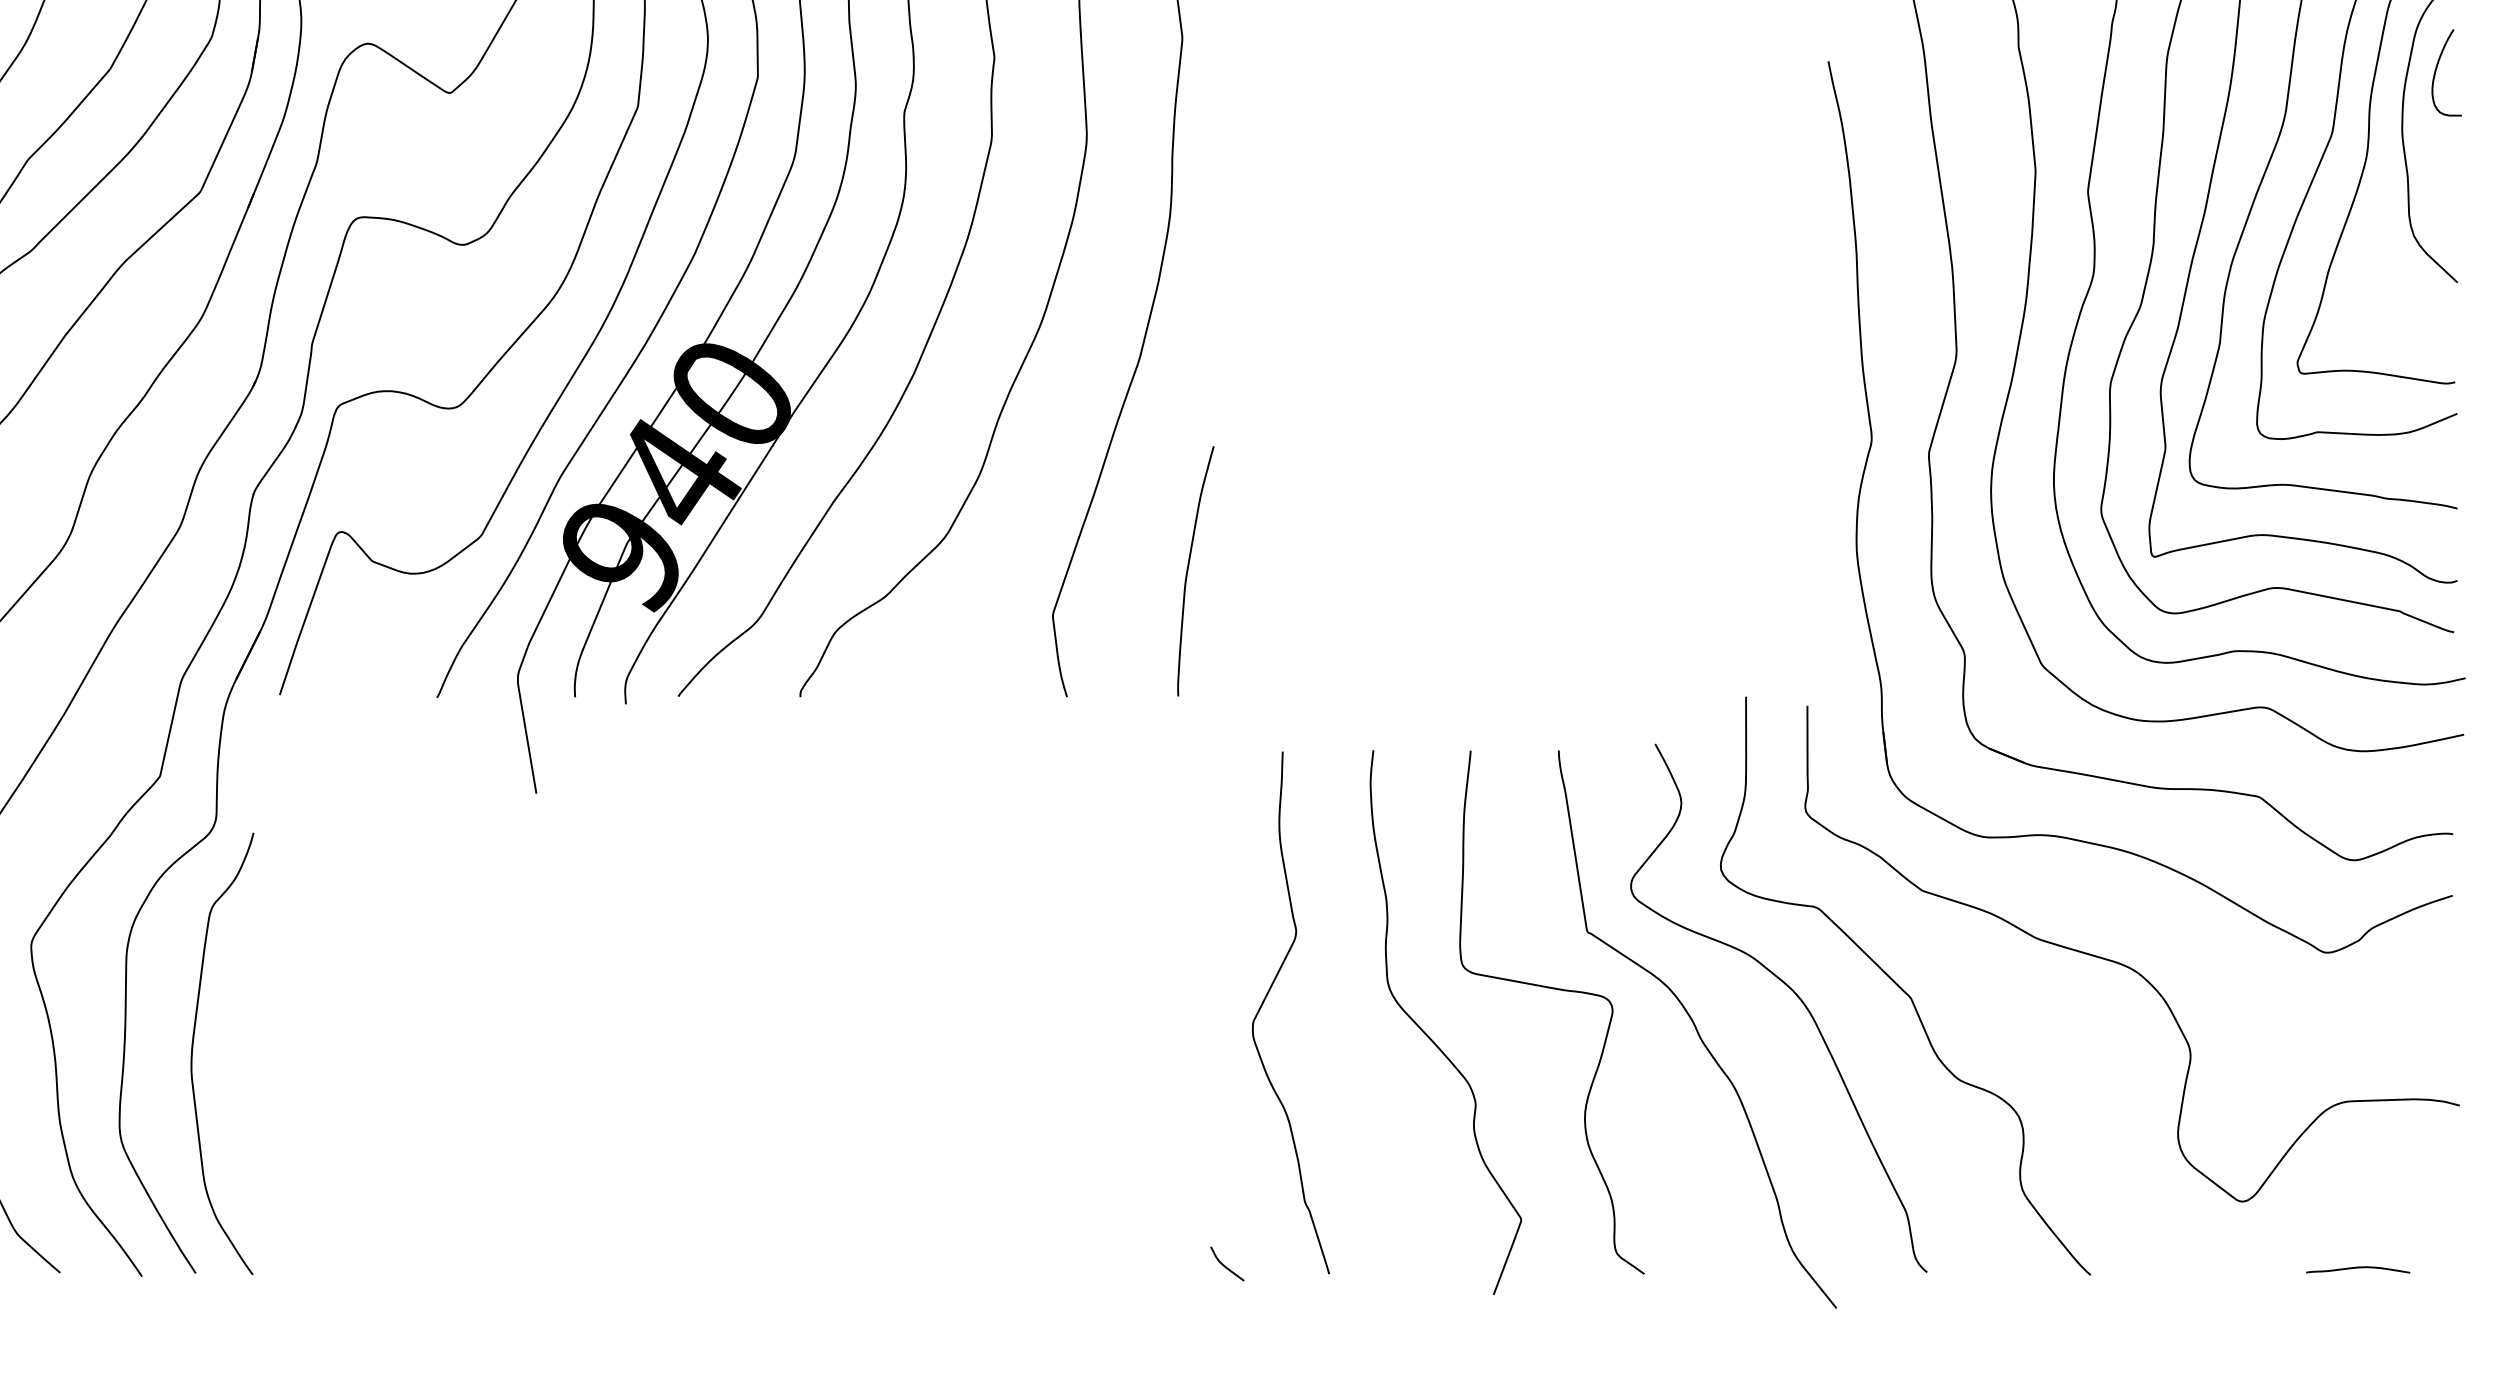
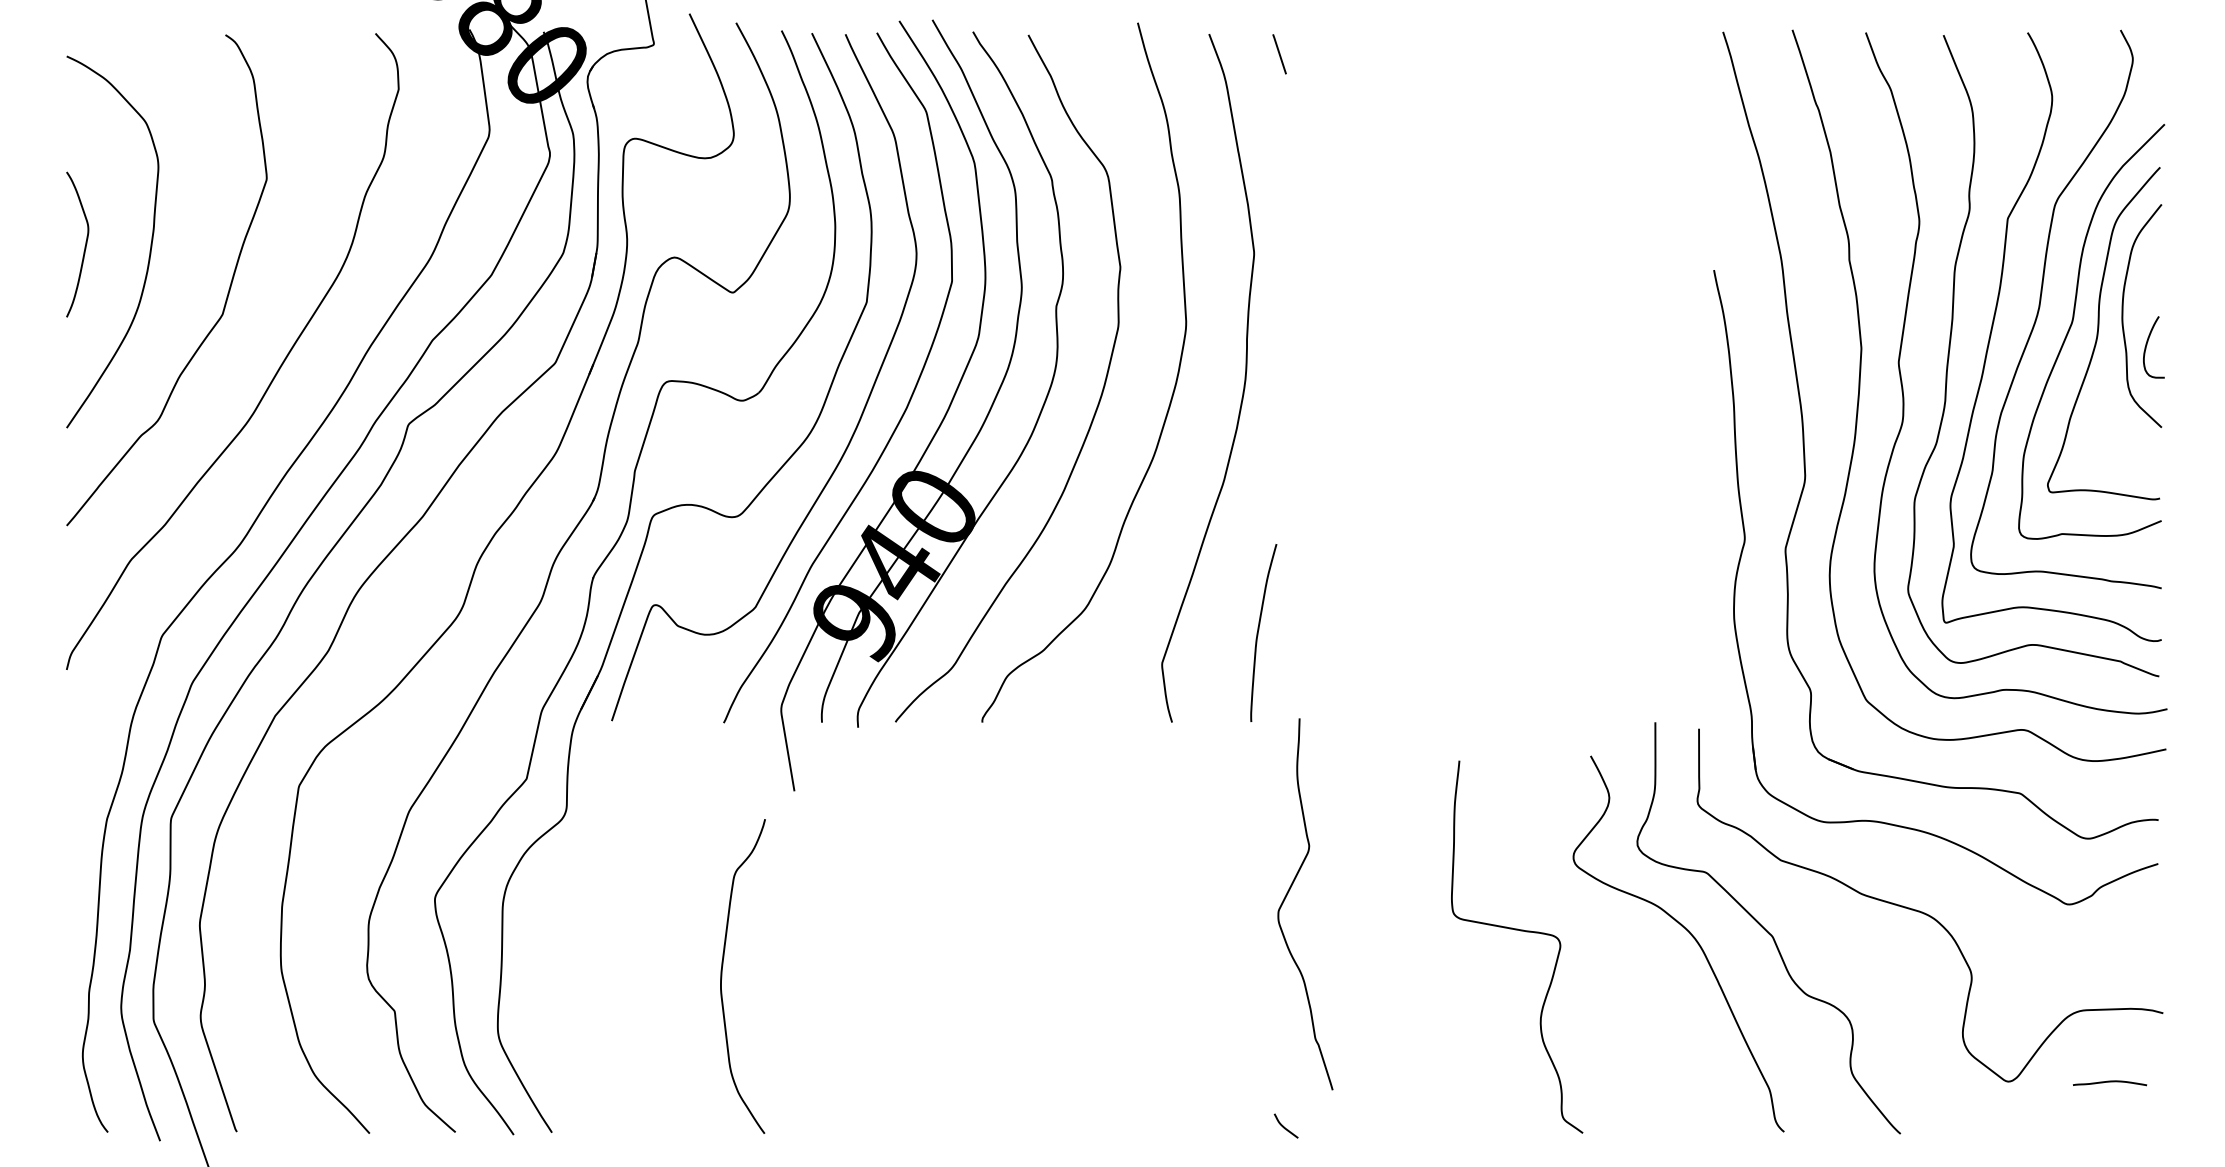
curve: (2437, 70) -> (2147, 345), moved
curve: (1265, 1000) -> (1287, 895), moved
curve: (1697, 1028) -> (1620, 958), removed
curve: (1430, 1037) -> (1430, 964), removed
curve: (193, 1053) -> (722, 976), moved
curve: (2358, 1268) -> (2110, 1082), moved

